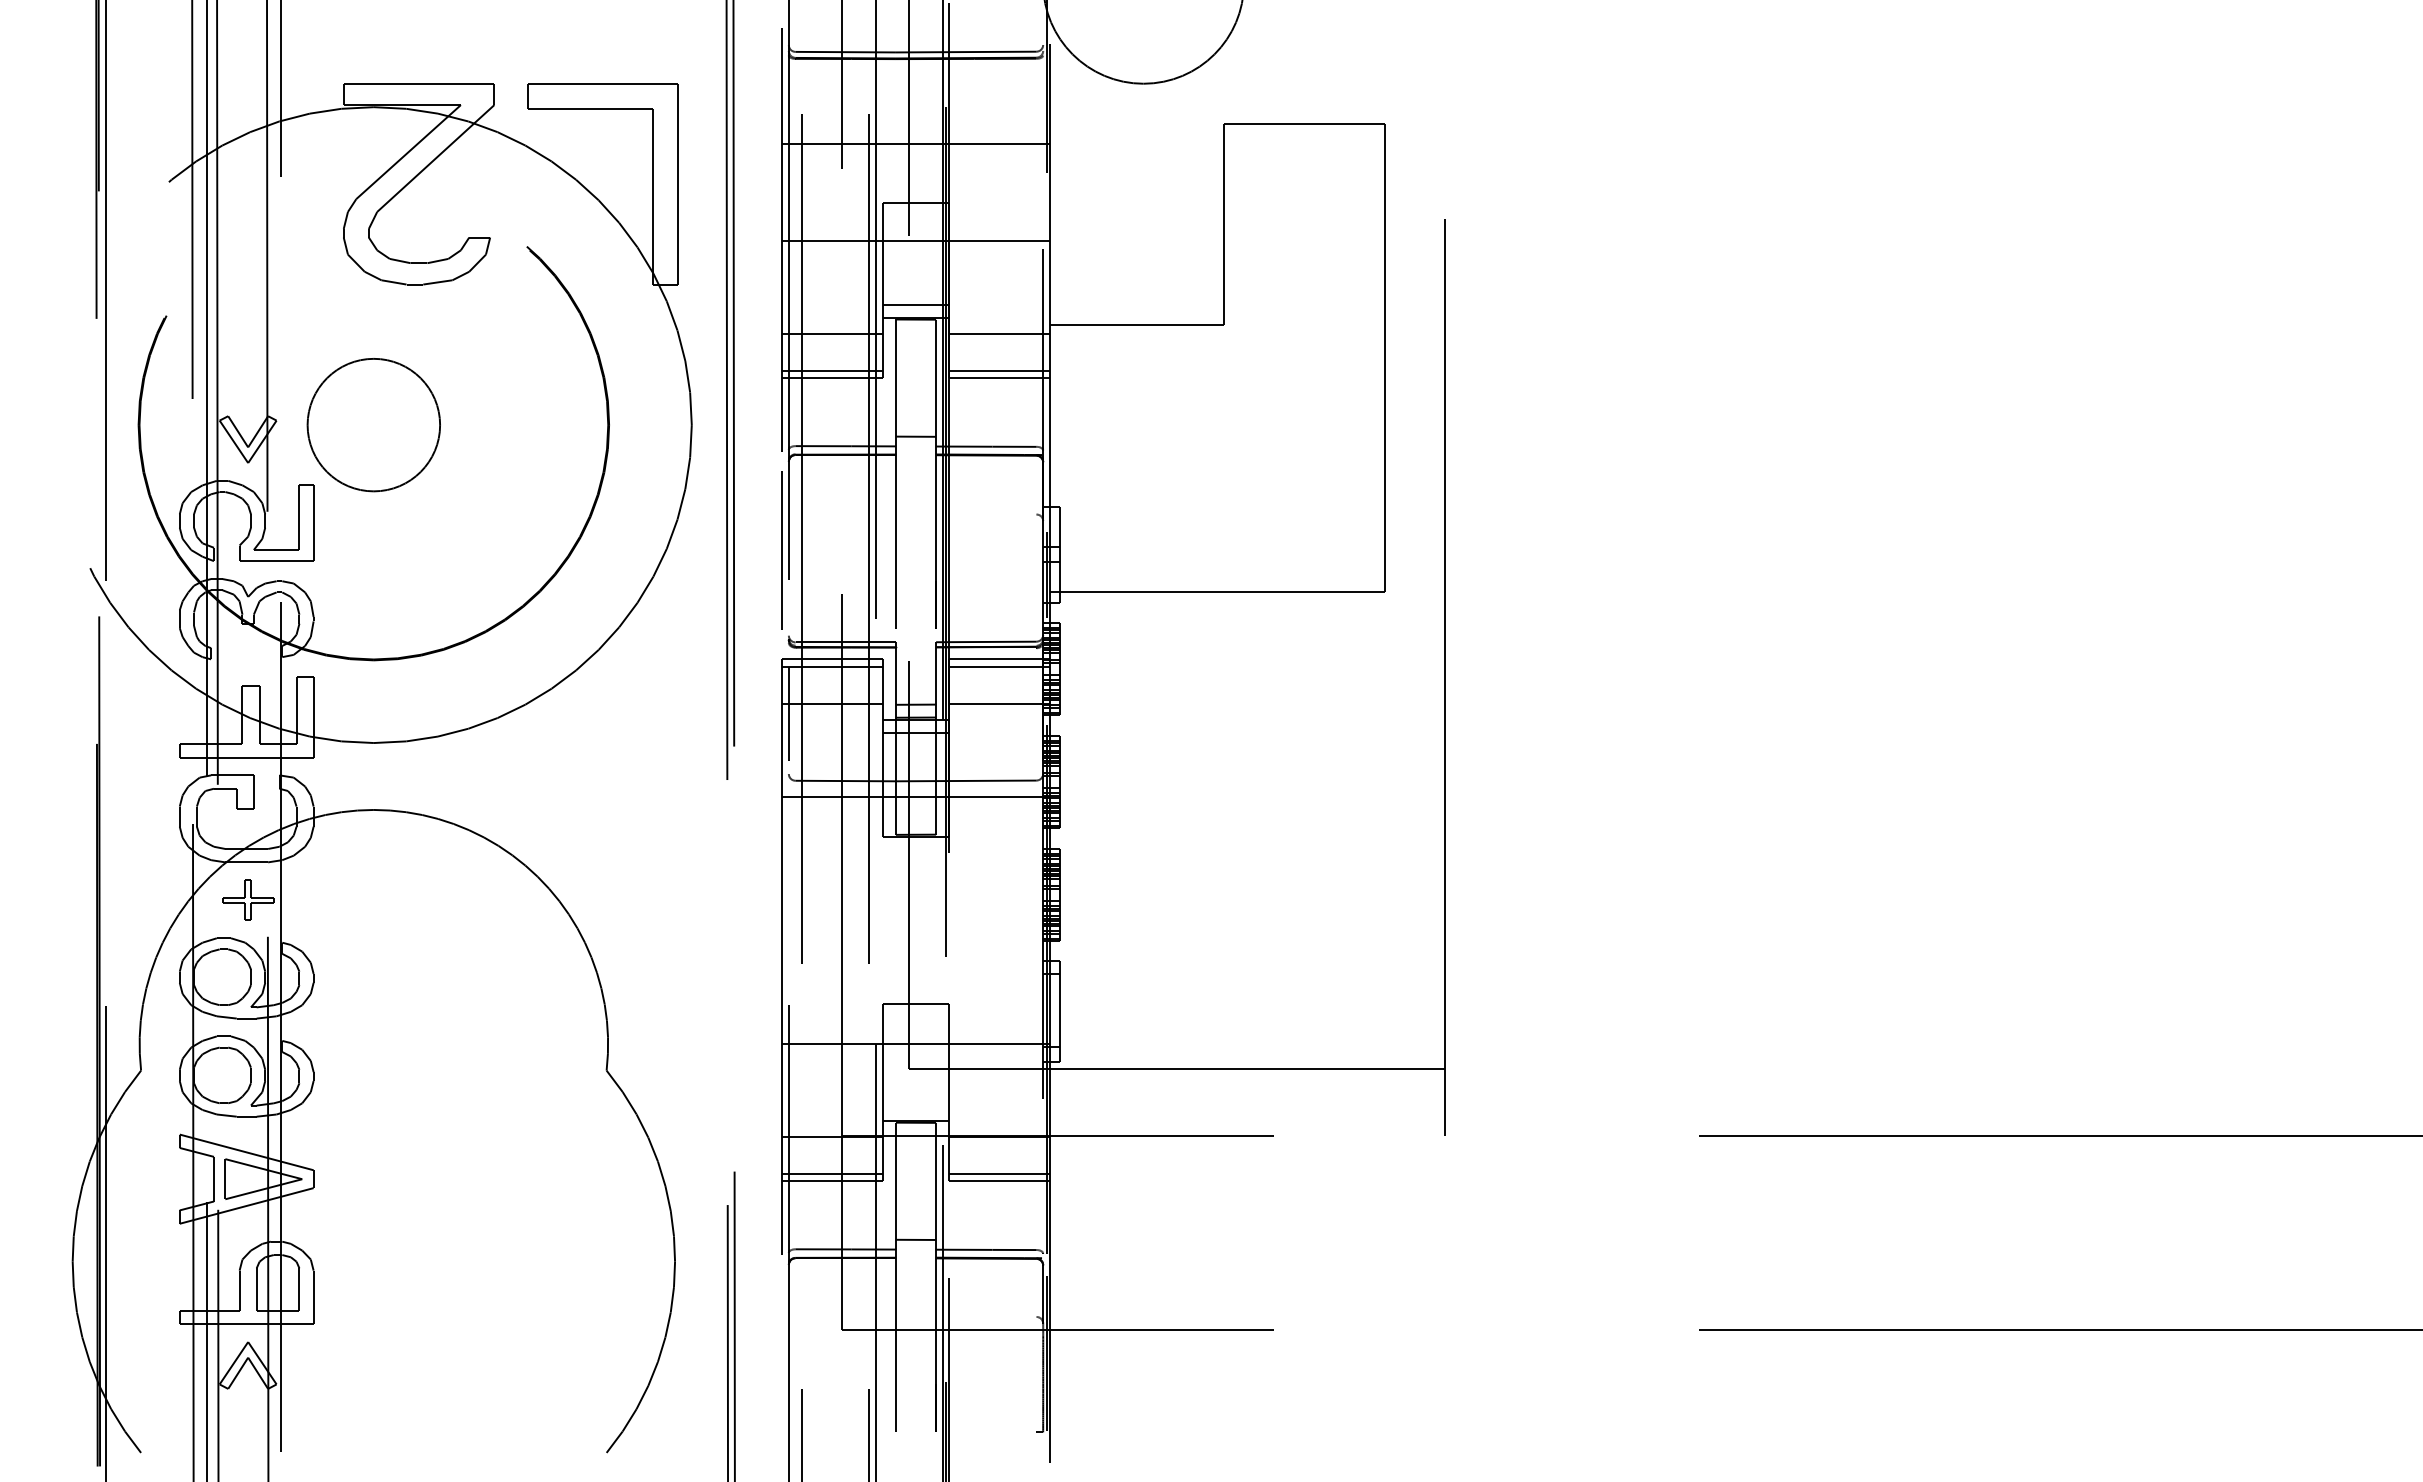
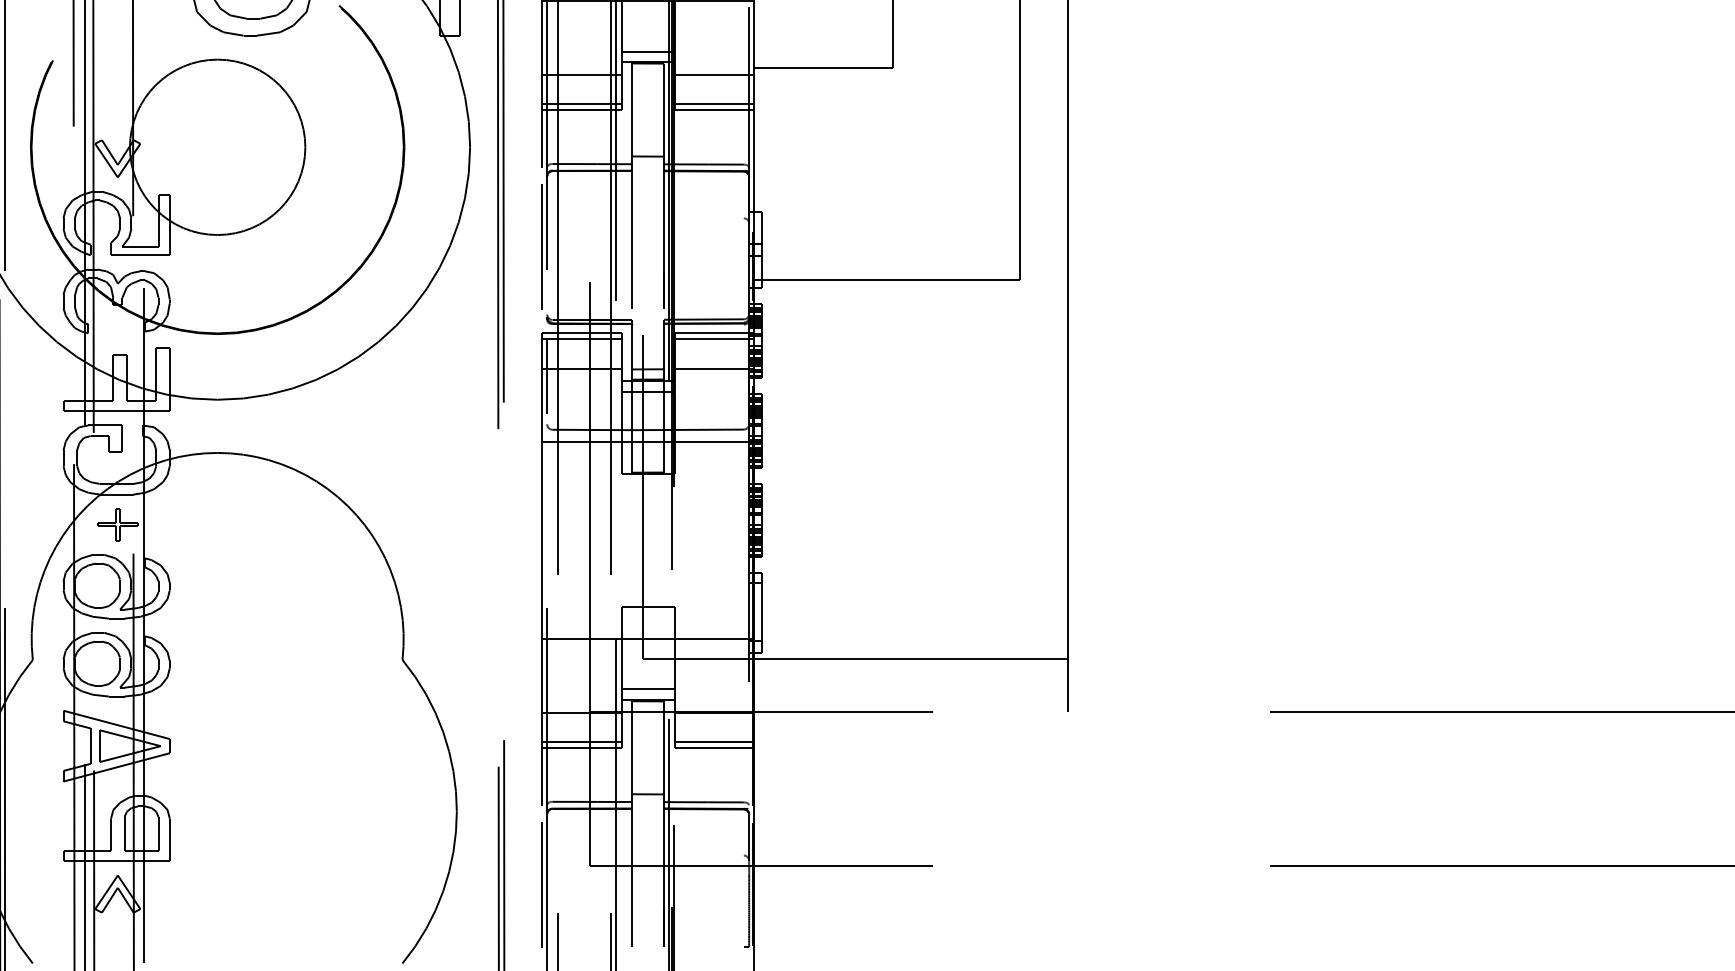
circle: (373, 424) -> (217, 146), size x1.67
line: (915, 1107) -> (647, 689), added
line: (782, 1353) -> (542, 884), added

